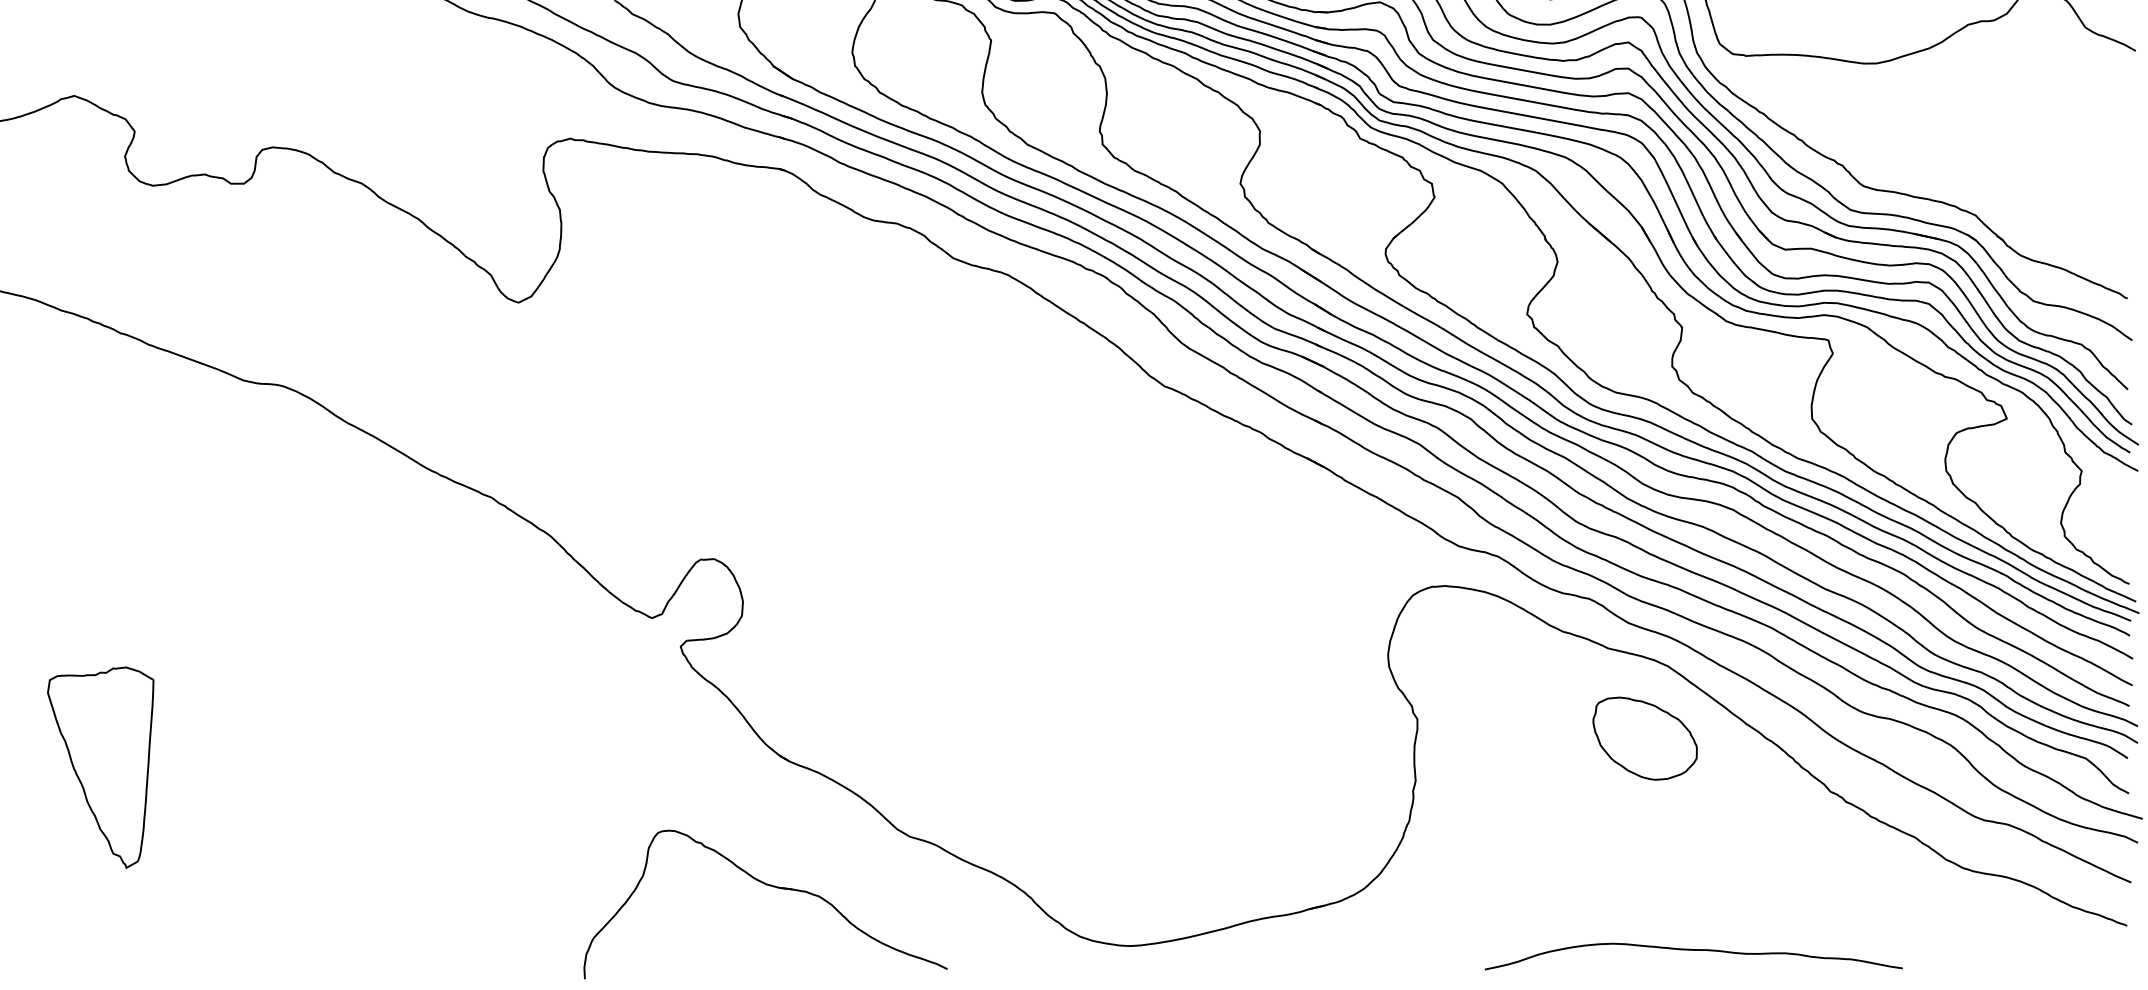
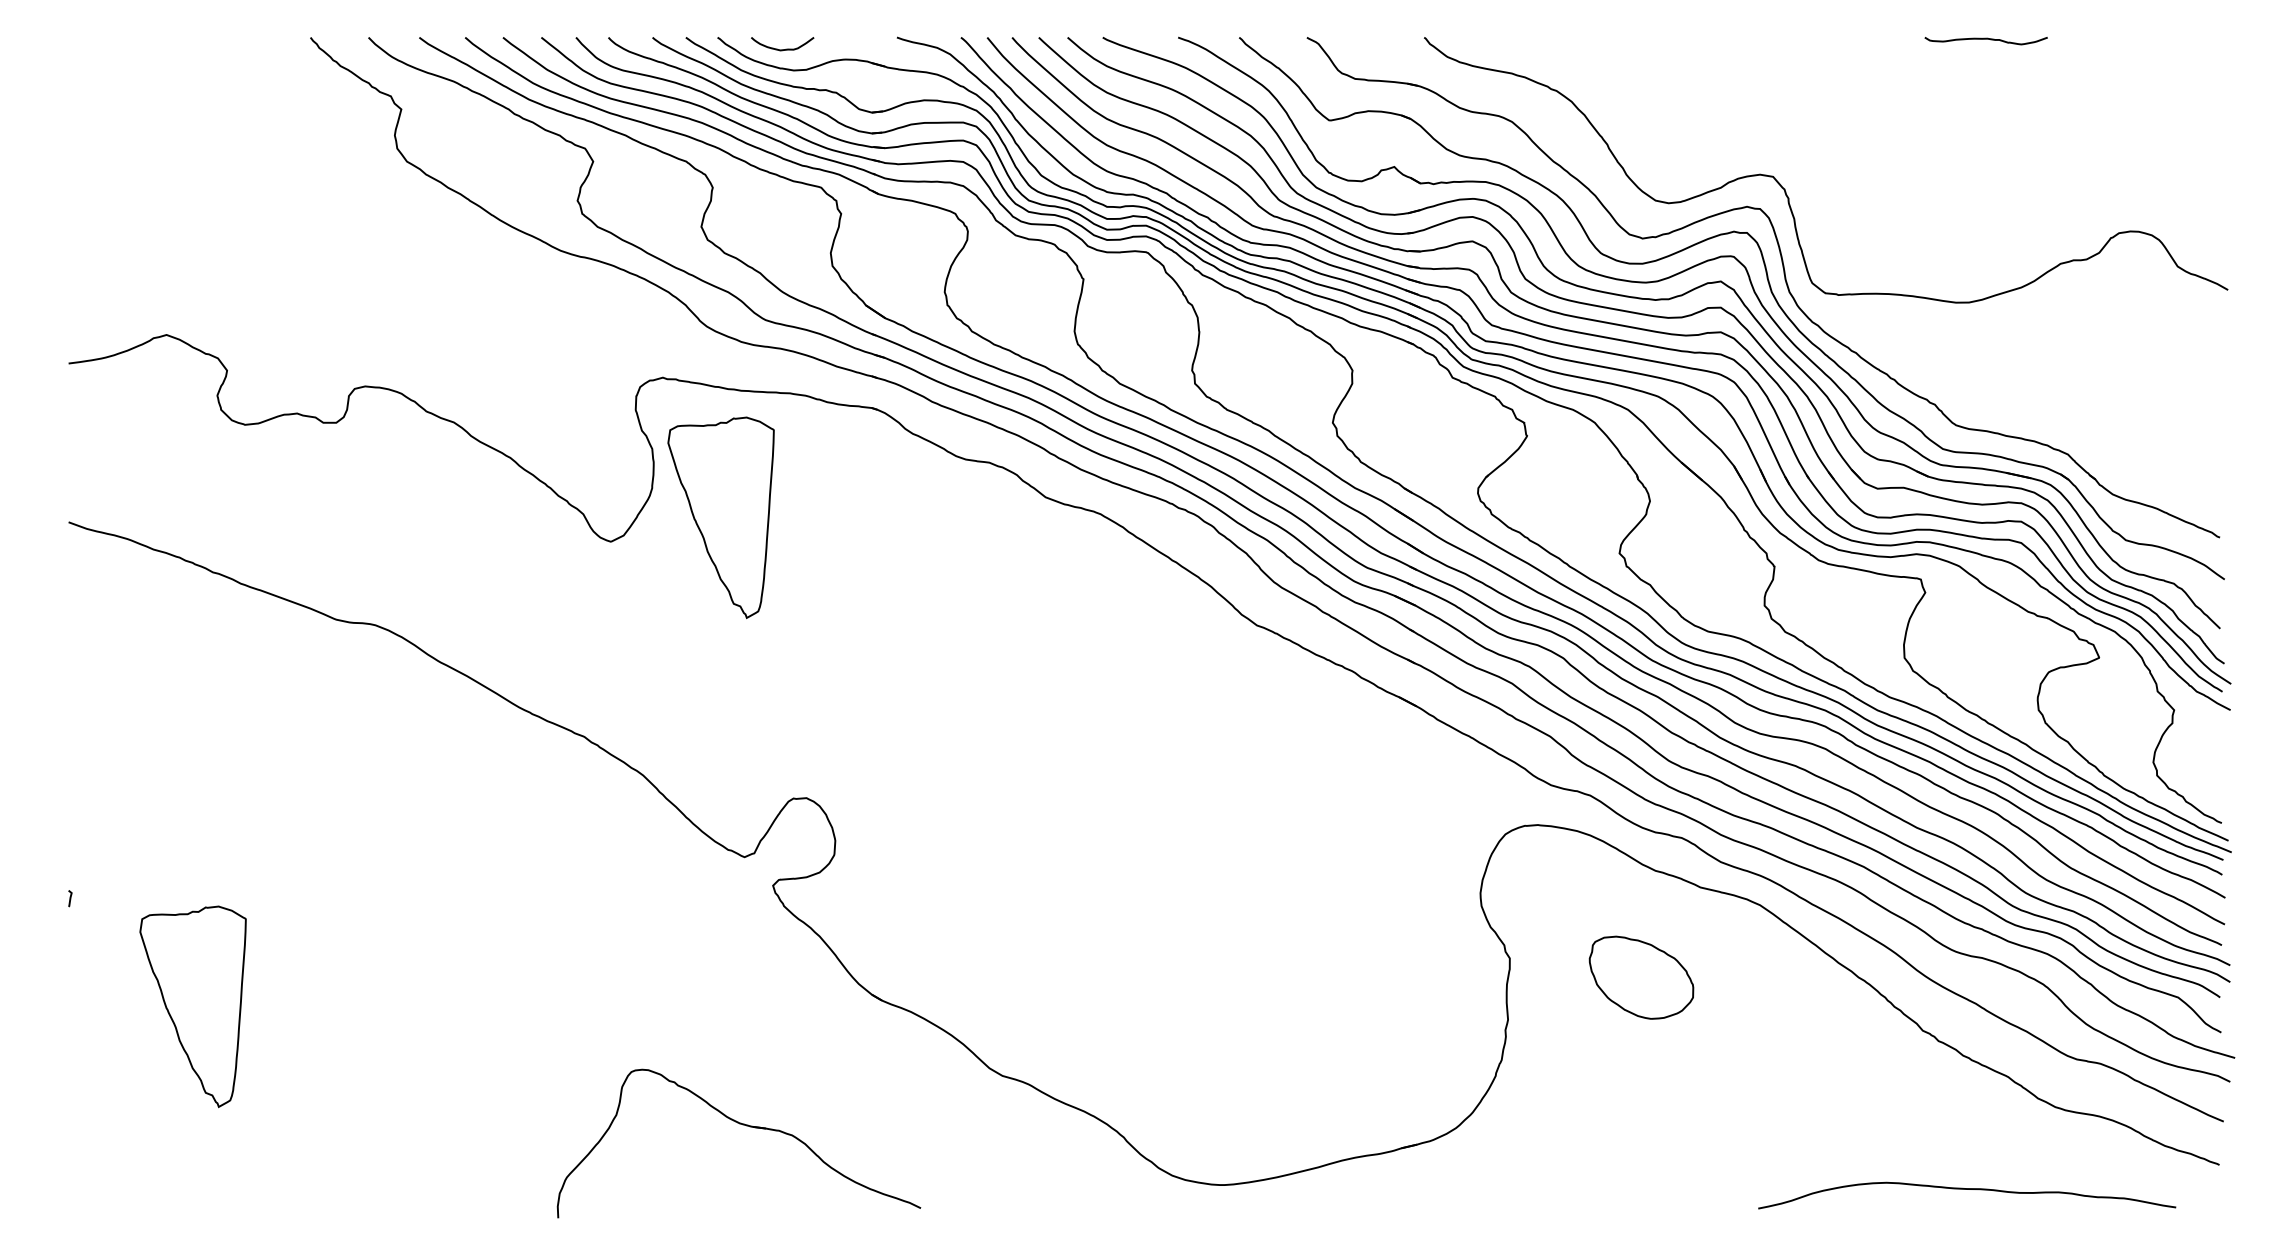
part: (628, 278) -> (720, 517), added
part: (1645, 738) -> (1641, 977), moved
part: (769, 886) -> (742, 1125), moved
curve: (1694, 950) -> (1967, 1189), moved

